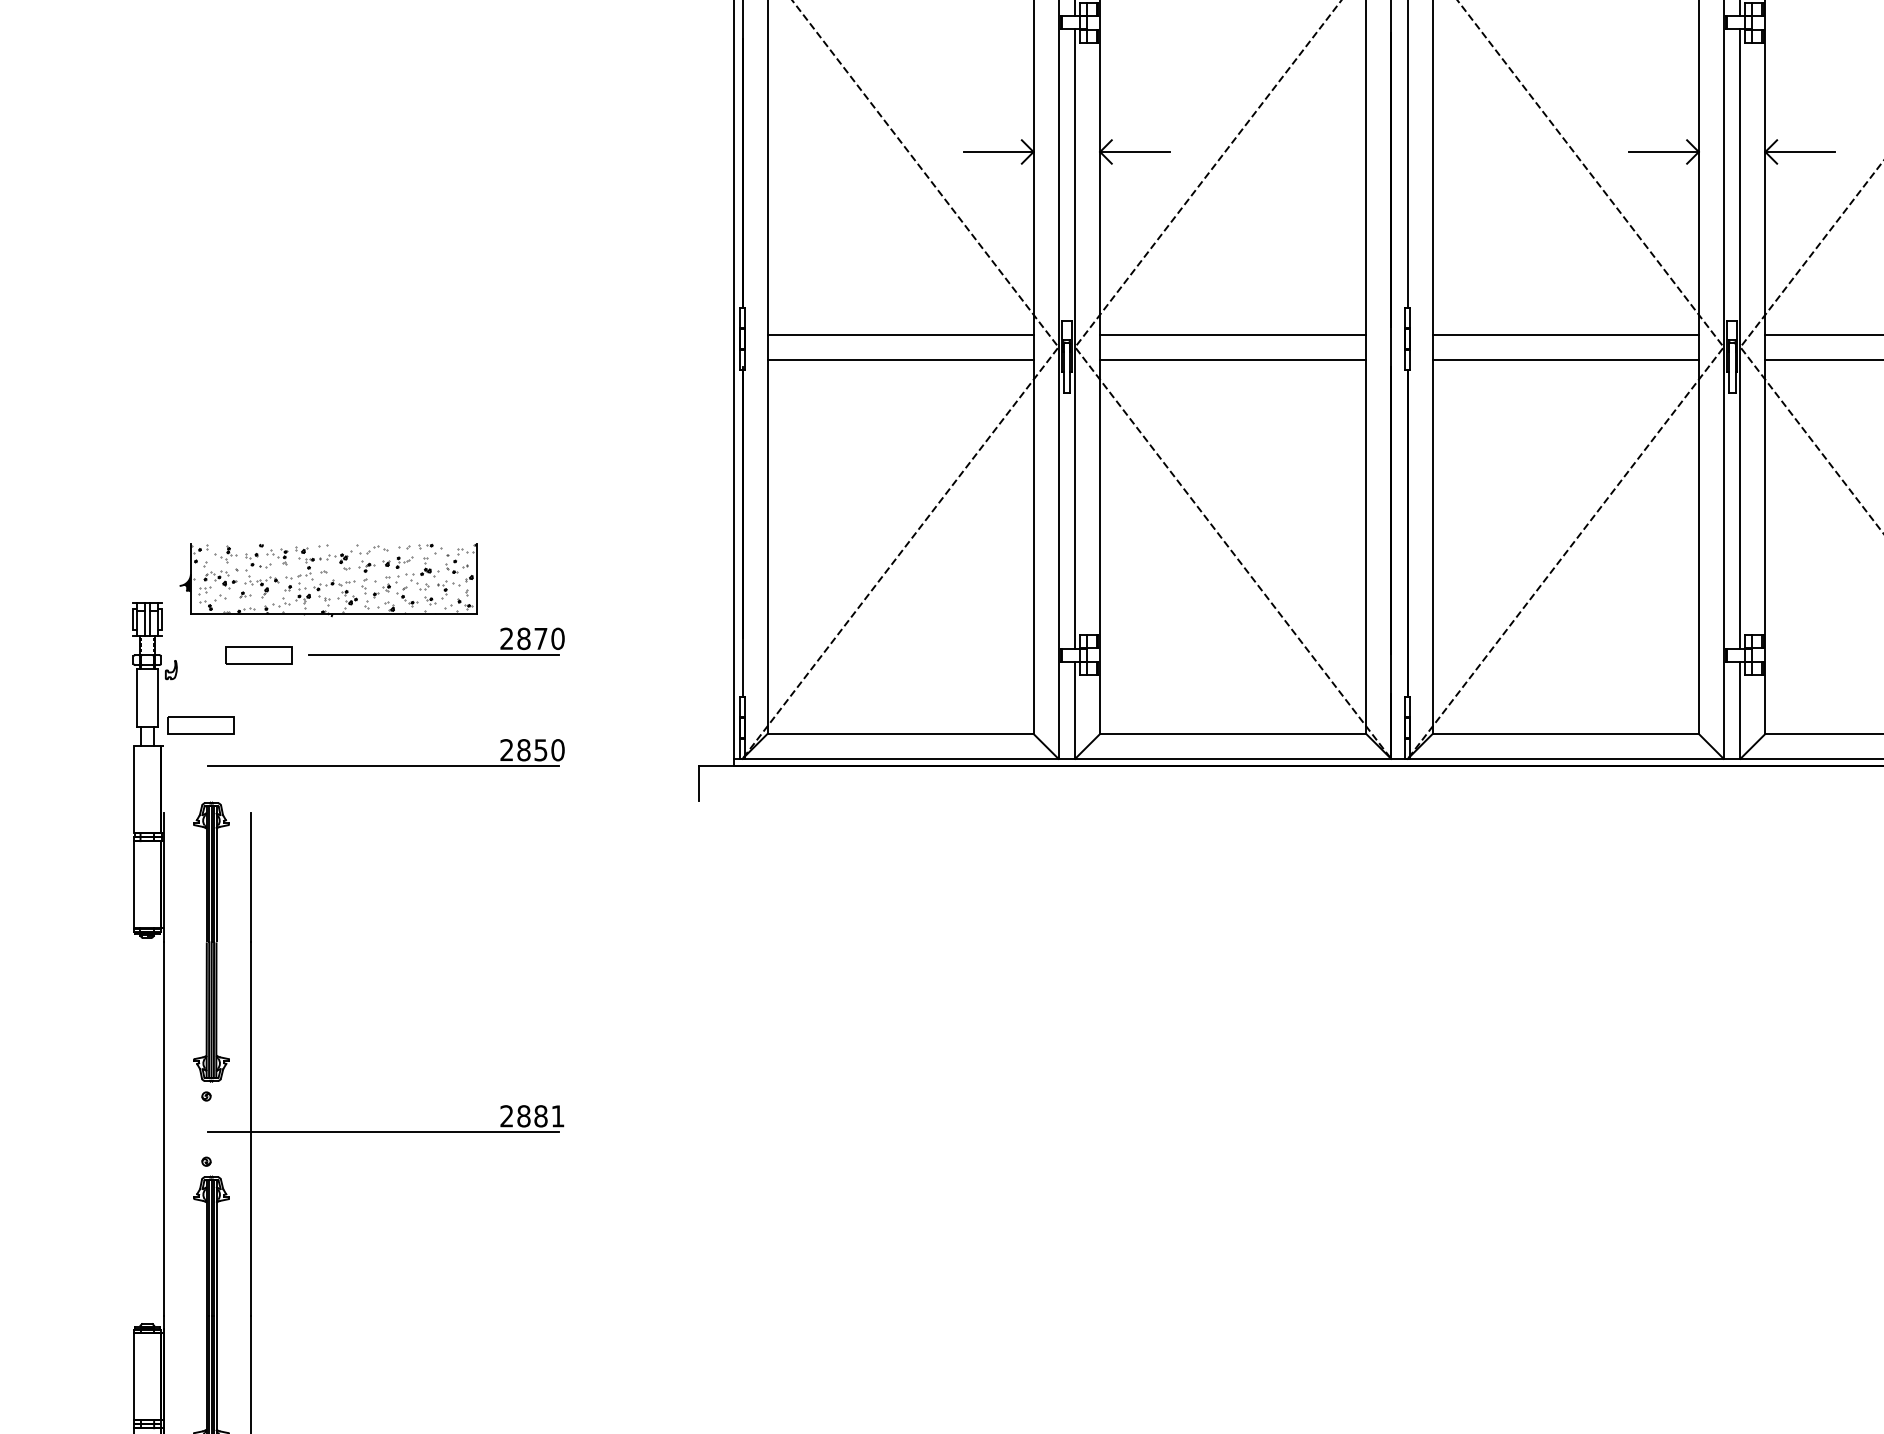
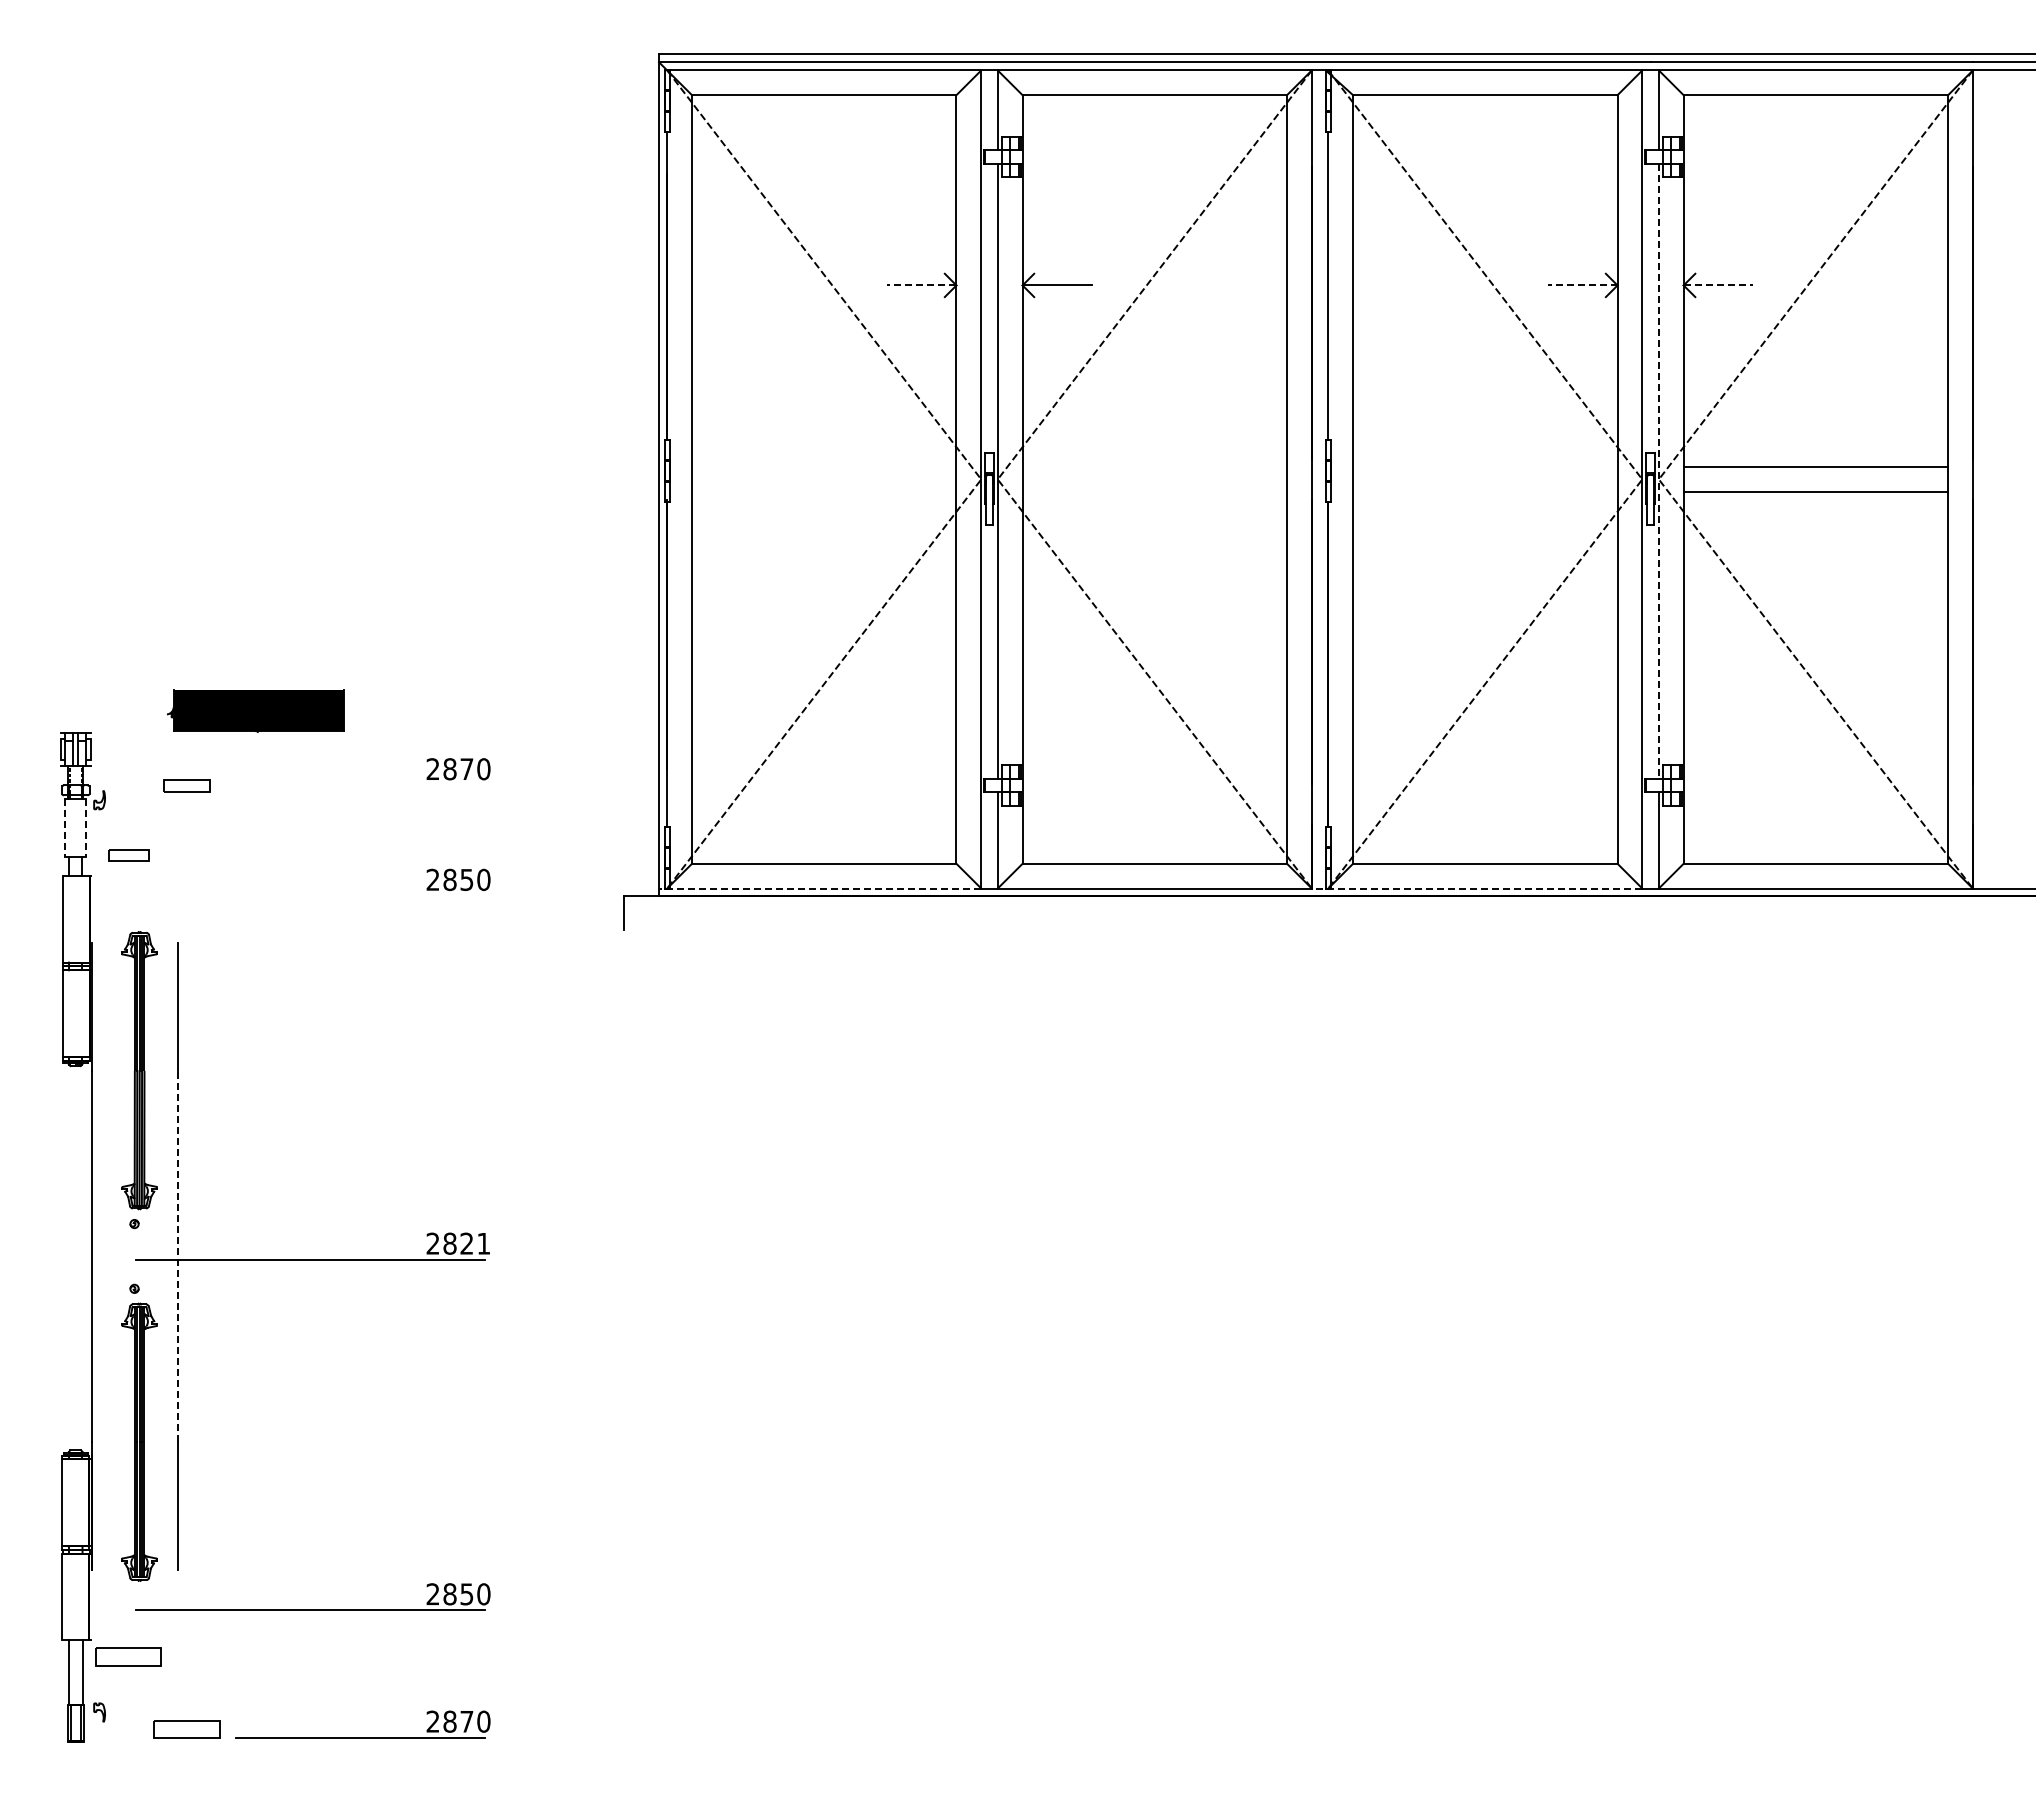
line: (998, 152) -> (921, 285), solid -> dashed
line: (1663, 152) -> (1582, 285), solid -> dashed
line: (1800, 152) -> (1718, 285), solid -> dashed
line: (900, 335) -> (824, 467), removed
line: (1232, 335) -> (1154, 467), removed
line: (1565, 335) -> (1485, 467), removed
line: (1740, 339) -> (1658, 471), solid -> dashed
line: (900, 359) -> (824, 491), removed
line: (1232, 359) -> (1154, 491), removed
line: (1565, 359) -> (1485, 491), removed
part: (328, 579) -> (255, 710), size x0.6
part: (258, 655) -> (186, 785), size x0.7
line: (432, 655) -> (359, 785), removed
line: (137, 698) -> (65, 828), solid -> dashed
line: (158, 698) -> (86, 828), solid -> dashed
part: (200, 725) -> (128, 855), size x0.6
line: (895, 758) -> (819, 888), solid -> dashed
line: (1556, 758) -> (1476, 888), solid -> dashed
line: (383, 766) -> (310, 896), removed
text: (540, 1116) -> (466, 1243), 2881 -> 2821
line: (250, 1128) -> (178, 1255), solid -> dashed

